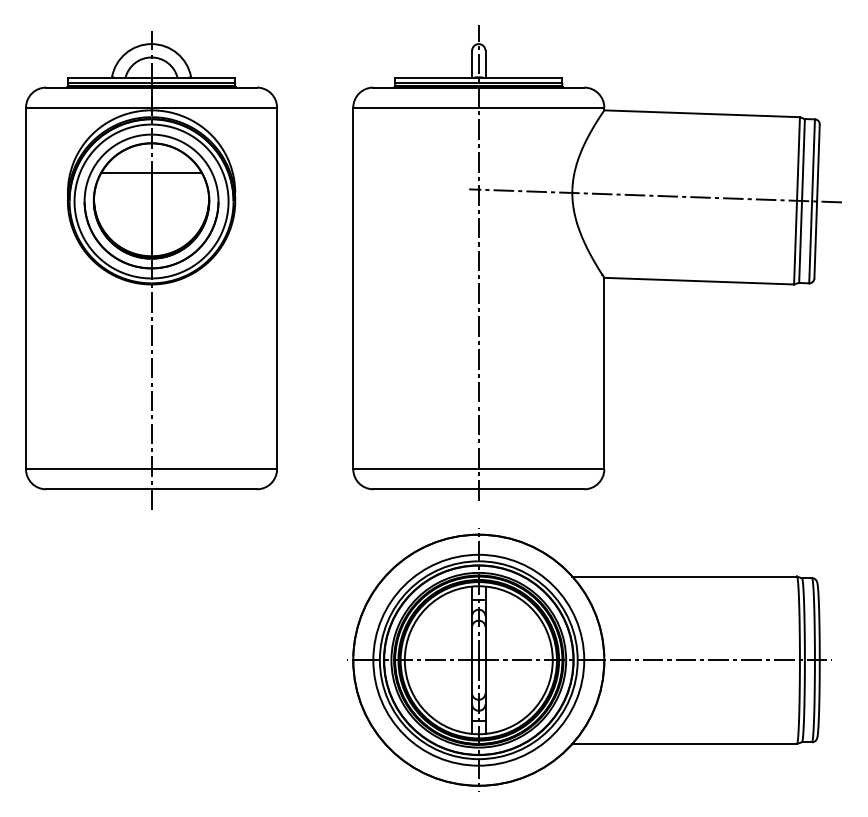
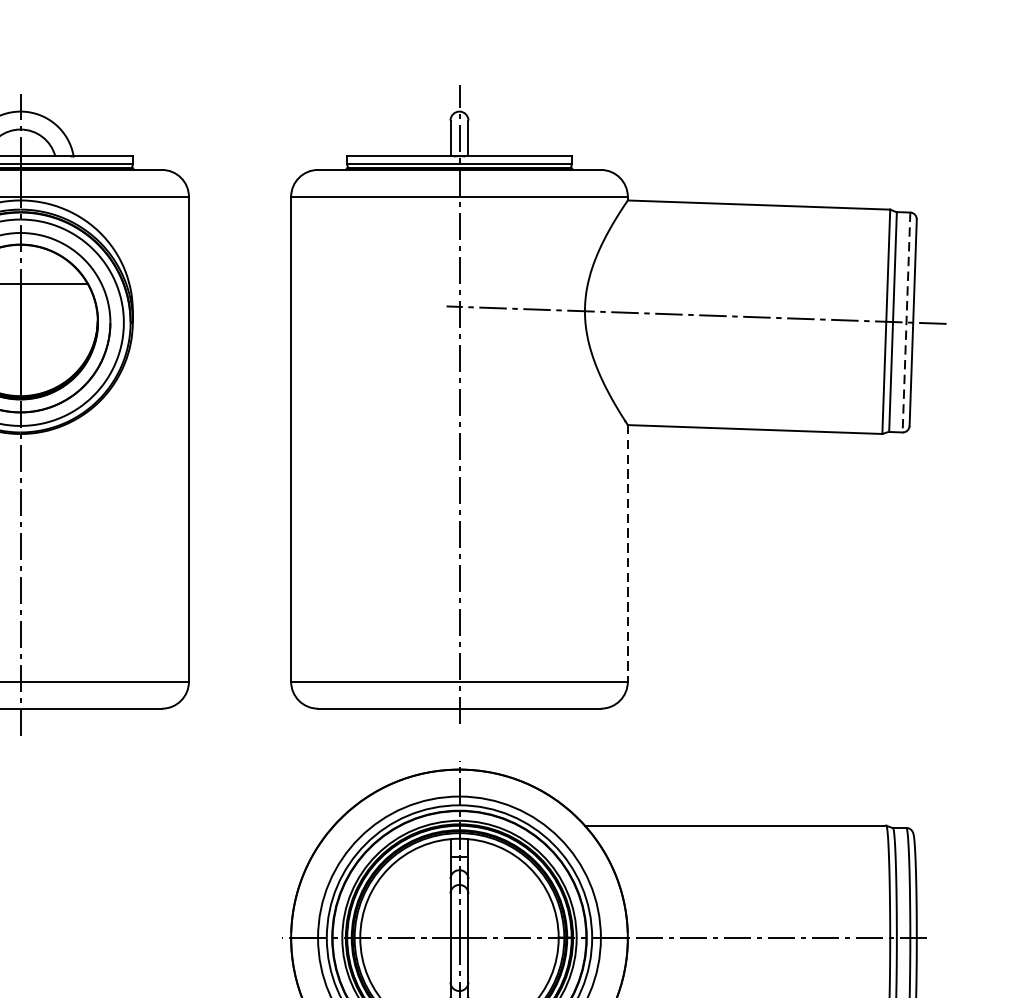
line: (812, 201) -> (907, 322), solid -> dashed
line: (604, 373) -> (628, 553), solid -> dashed

